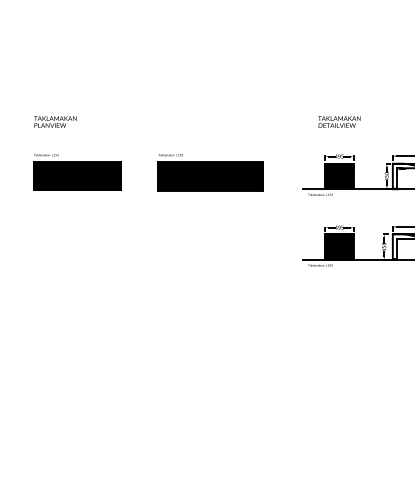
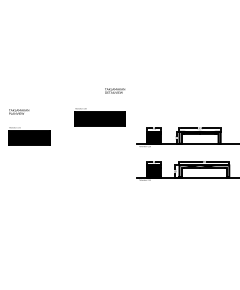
text: (340, 120) -> (115, 90), moved
part: (209, 173) -> (99, 117), moved

